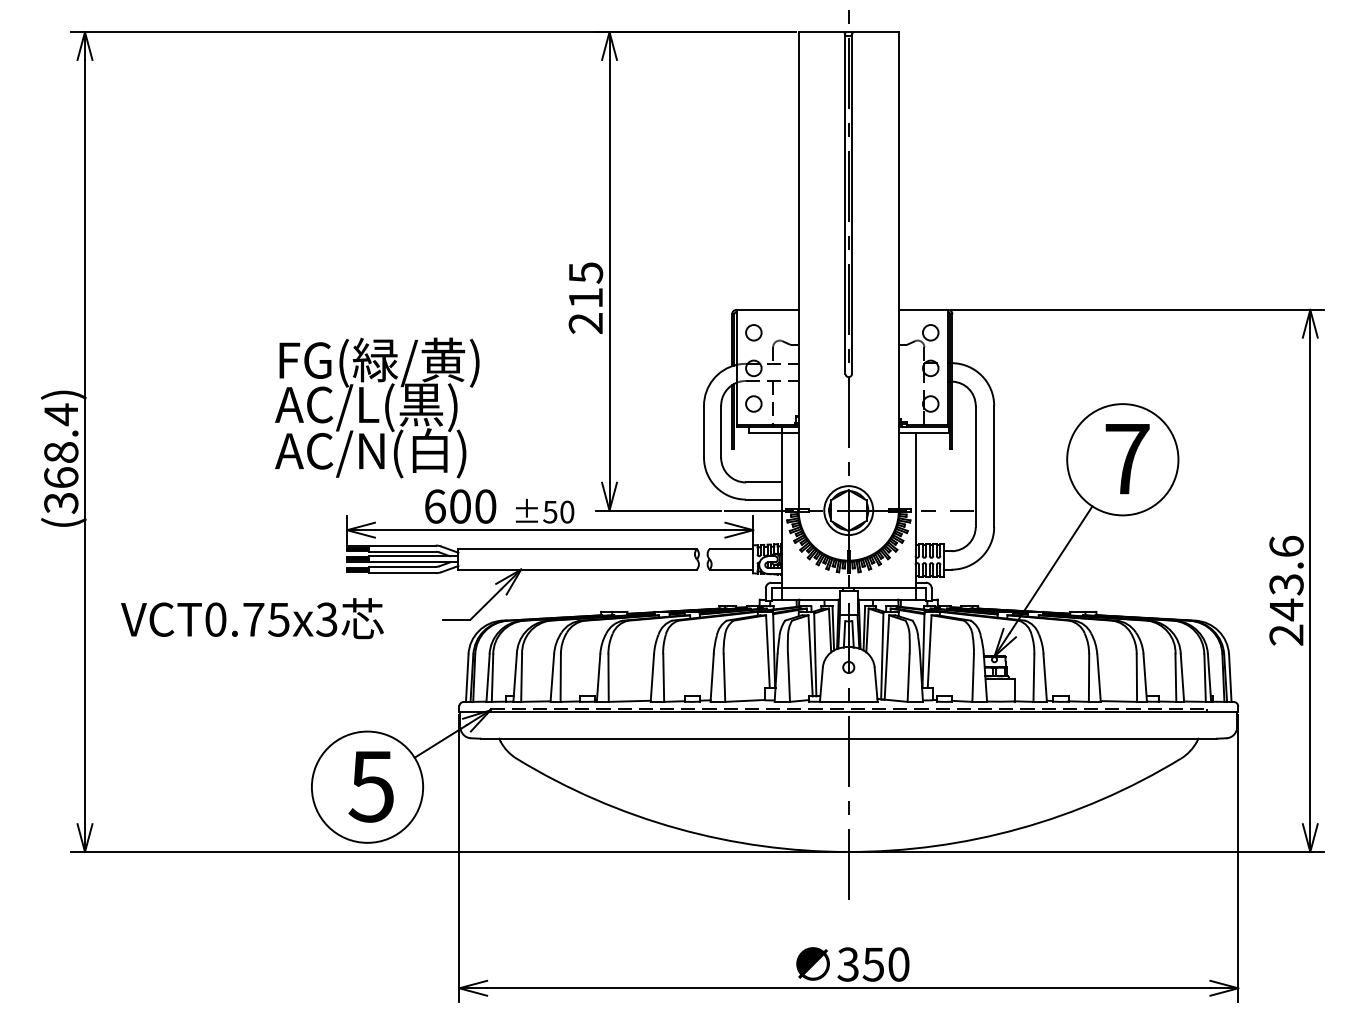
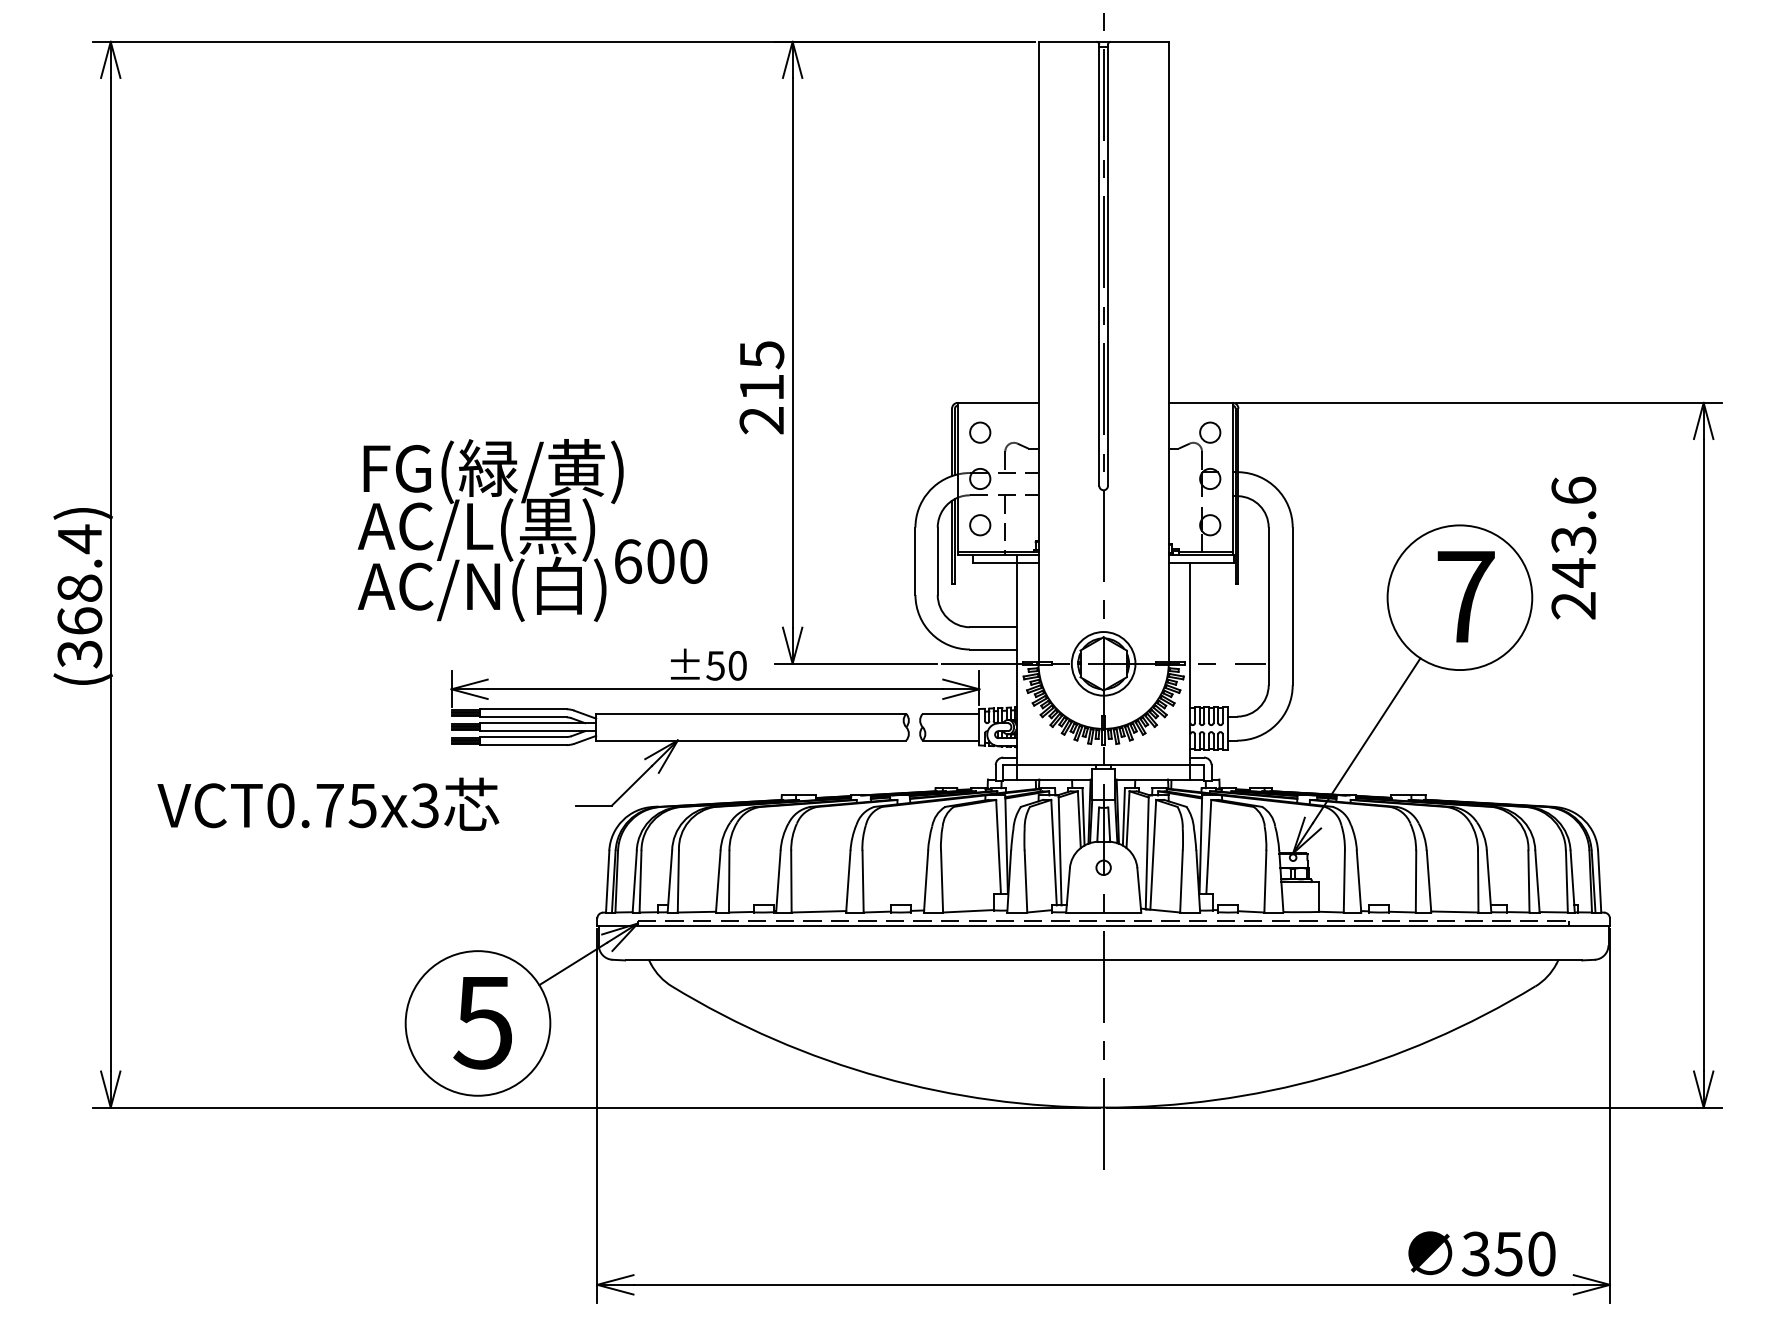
text: (460, 506) -> (661, 561), moved
text: (1286, 590) -> (1573, 547), moved
text: (852, 964) -> (1481, 1253), moved

